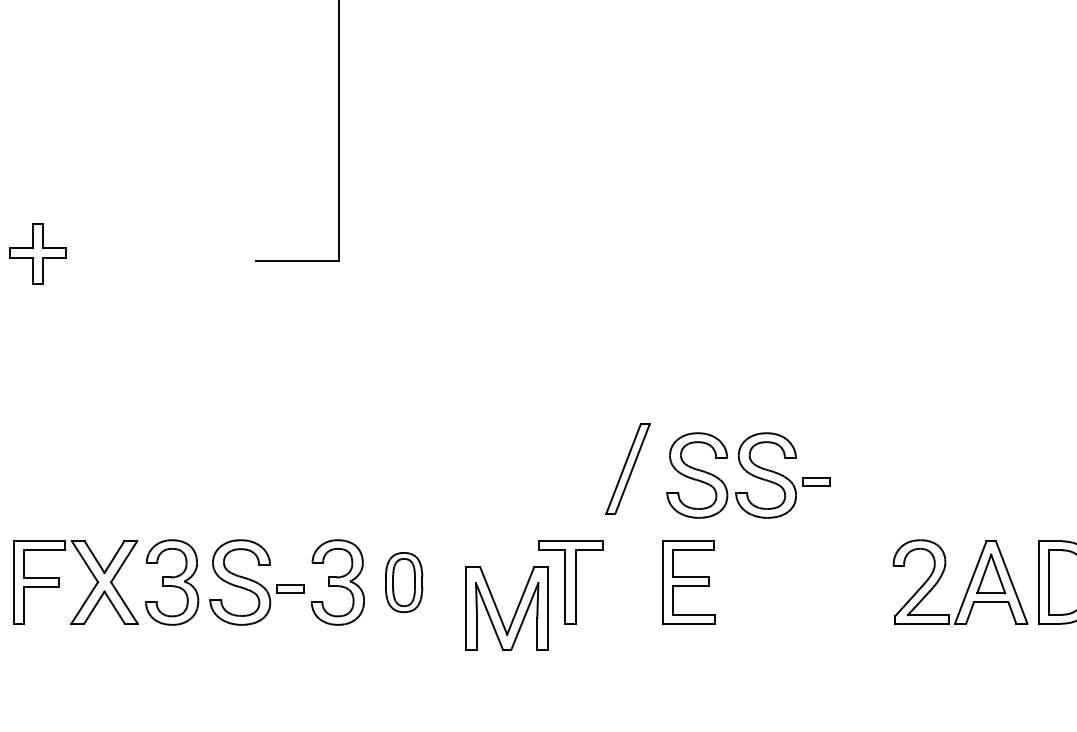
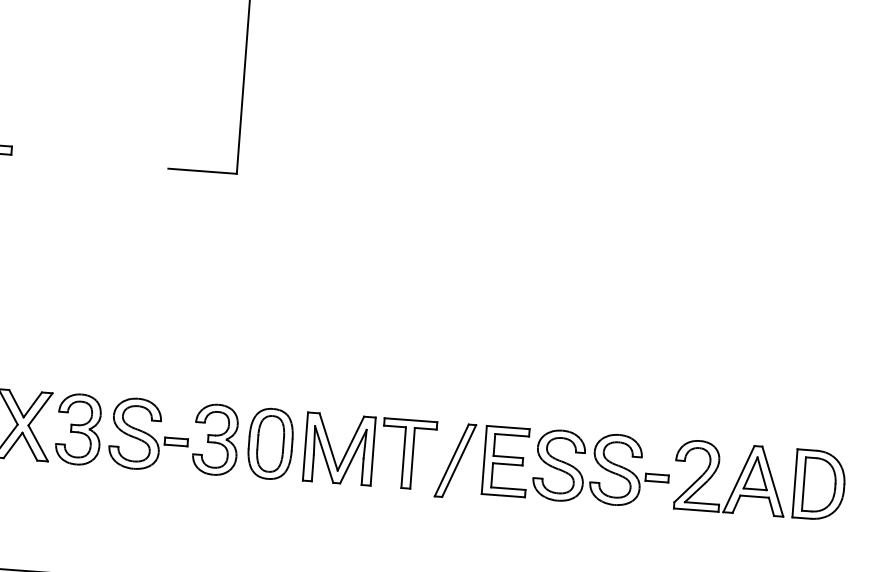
part: (627, 468) -> (455, 460), moved
part: (748, 475) -> (601, 468), moved
part: (403, 582) -> (270, 443), size x1.43
part: (498, 609) -> (332, 449), moved

